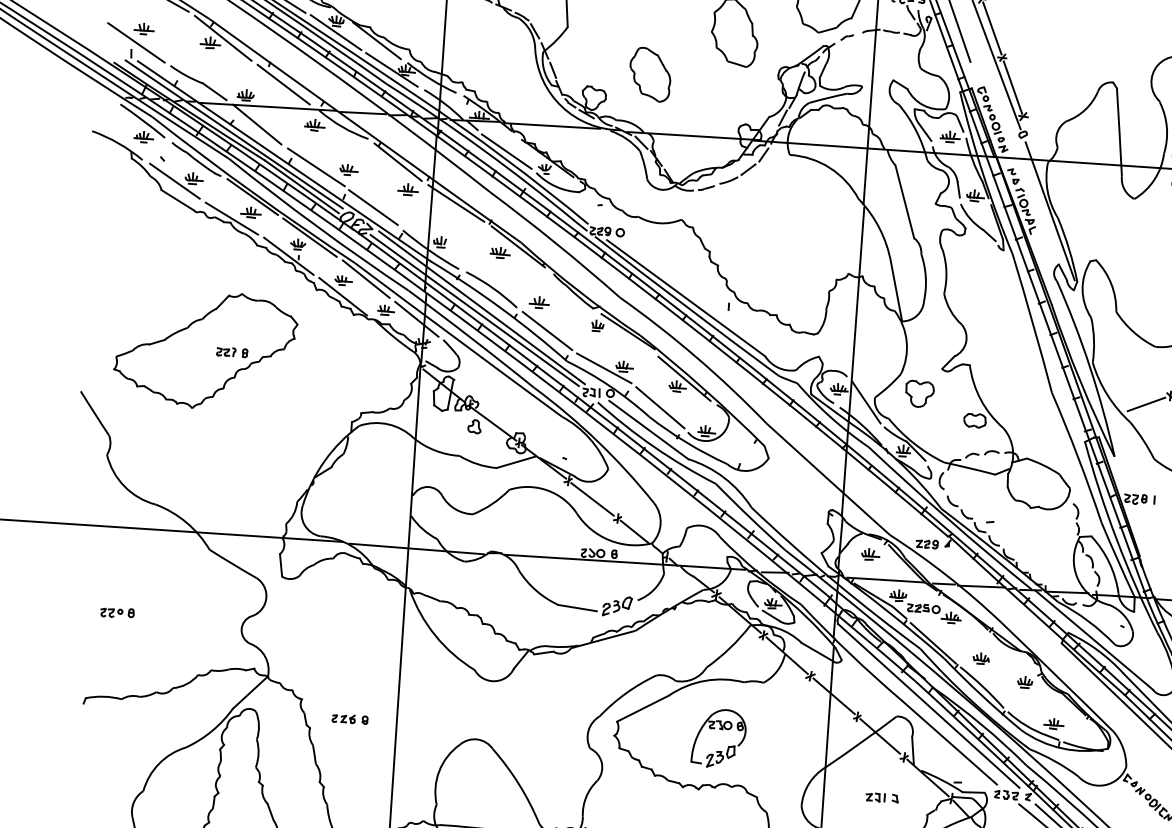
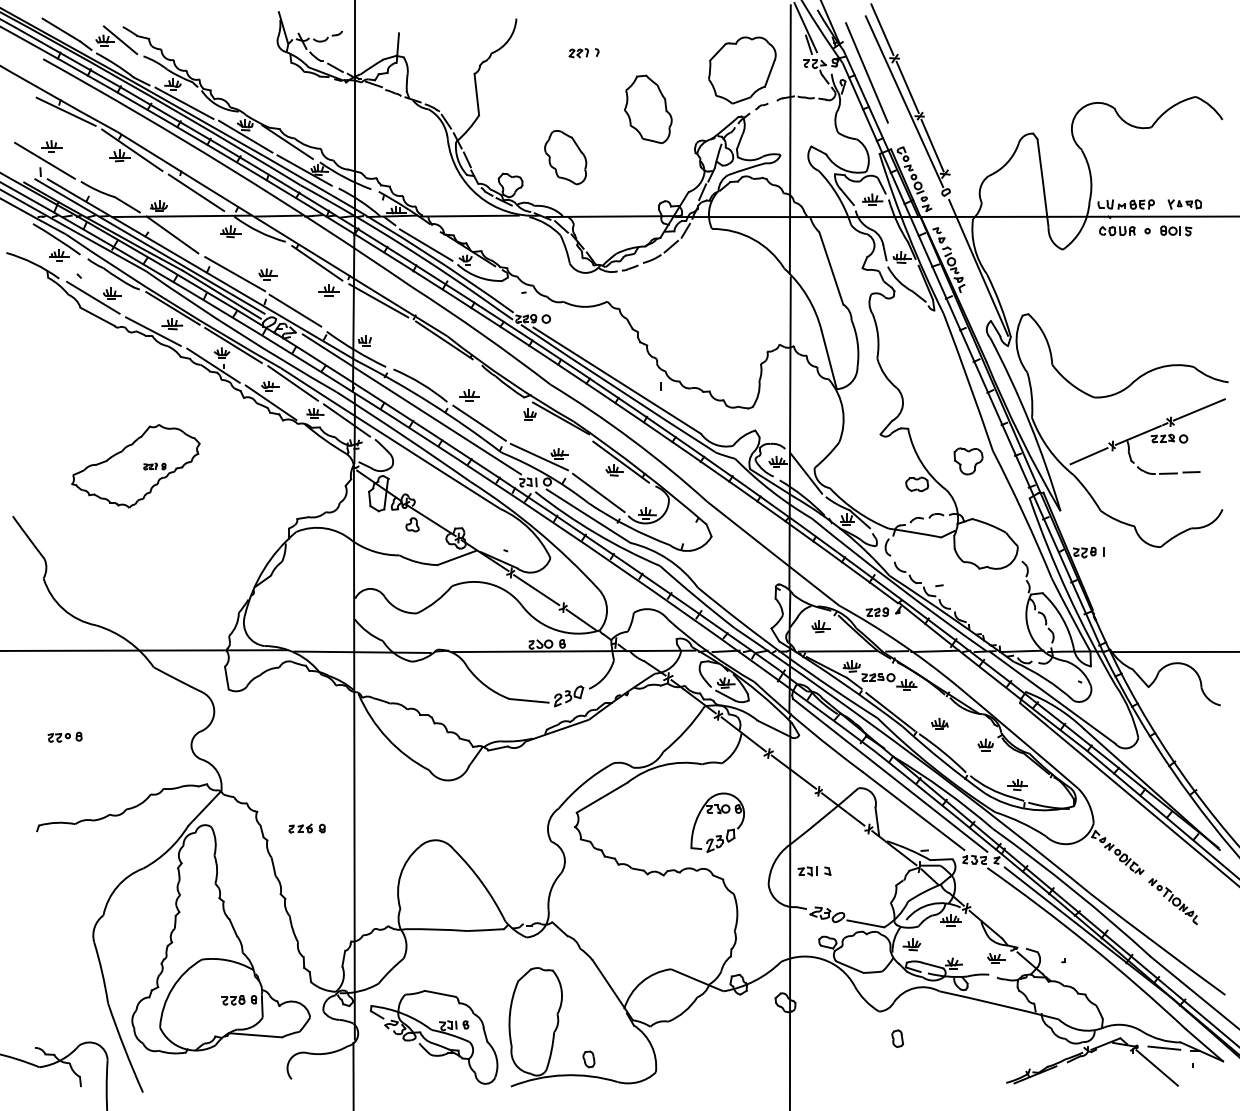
part: (500, 252) -> (426, 347), removed
line: (474, 310) -> (404, 407), removed
part: (205, 350) -> (135, 466), size x0.7
part: (919, 394) -> (968, 461), moved
part: (722, 730) -> (720, 814), moved
part: (882, 797) -> (814, 871), moved

